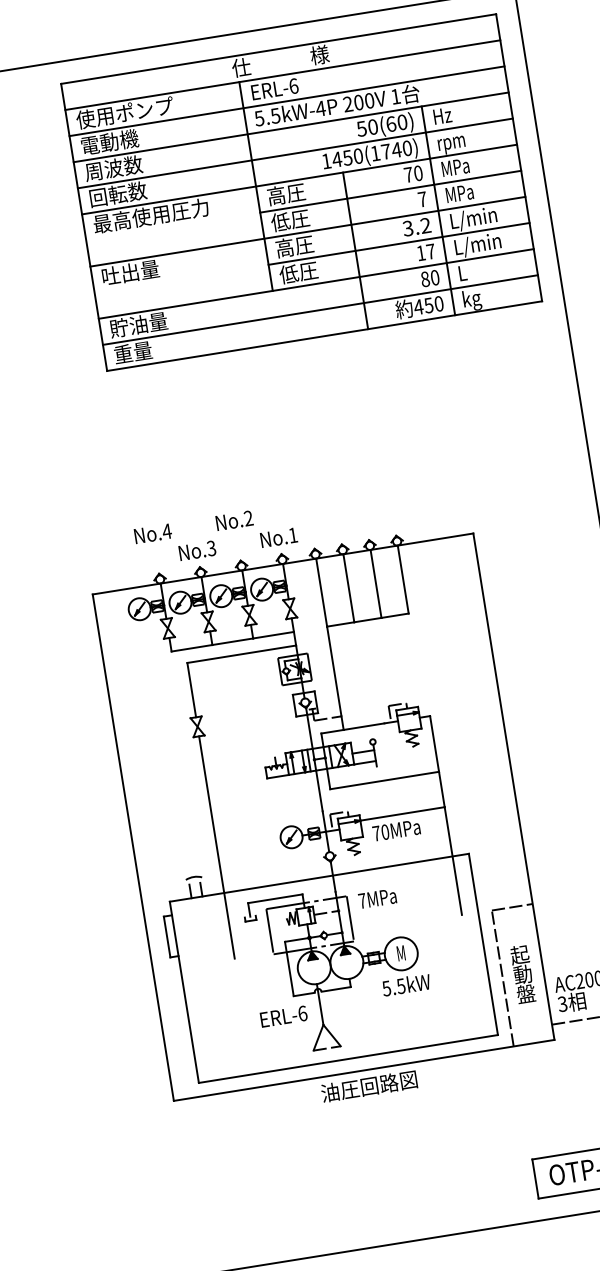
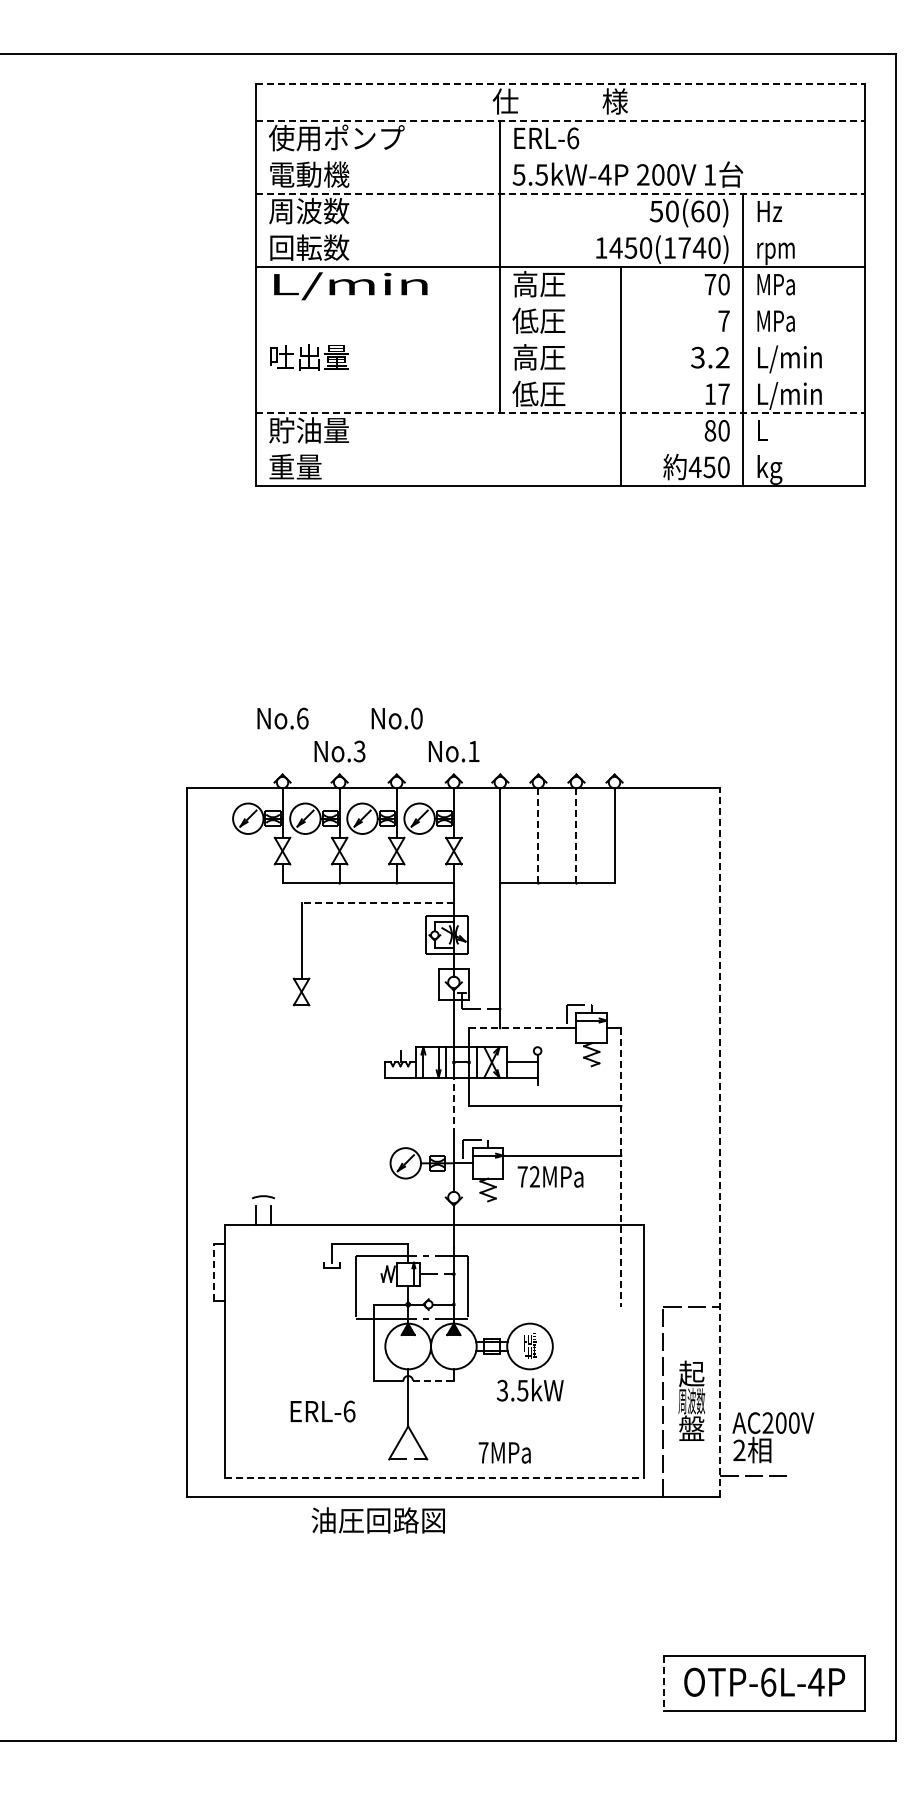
line: (278, 49) -> (560, 84), solid -> dashed
line: (282, 74) -> (560, 120), solid -> dashed
line: (287, 101) -> (560, 157), removed
line: (291, 127) -> (560, 193), solid -> dashed
line: (295, 153) -> (560, 230), removed
line: (390, 191) -> (682, 303), removed
text: (151, 216) -> (349, 285), 最高使用圧力 -> L/min
line: (307, 232) -> (560, 340), removed
line: (399, 243) -> (682, 376), removed
line: (316, 284) -> (560, 413), solid -> dashed
line: (320, 309) -> (560, 449), removed
text: (248, 518) -> (416, 718), No.2 -> No.0
text: (166, 531) -> (302, 718), No.4 -> No.6
line: (376, 583) -> (576, 835), solid -> dashed
line: (348, 588) -> (538, 835), solid -> dashed
line: (241, 654) -> (377, 902), solid -> dashed
line: (353, 728) -> (513, 1028), solid -> dashed
line: (513, 786) -> (720, 1142), solid -> dashed
line: (319, 791) -> (453, 1106), solid -> dashed
line: (446, 815) -> (621, 1167), solid -> dashed
text: (385, 831) -> (534, 1176), 70MPa -> 72MPa
line: (216, 847) -> (301, 1160), removed
text: (377, 898) -> (504, 1452), moved
line: (167, 937) -> (214, 1272), solid -> dashed
text: (401, 953) -> (530, 1345), M -> 吐出量
text: (522, 974) -> (691, 1401), 動 -> 周波数
text: (386, 987) -> (502, 1389), 5.5kW -> 3.5kW
line: (336, 989) -> (433, 1380), solid -> dashed
text: (562, 1004) -> (739, 1450), 3 -> 2
text: (283, 1016) -> (322, 1411), moved
line: (348, 1058) -> (435, 1478), solid -> dashed
text: (368, 1086) -> (377, 1520), moved
line: (535, 1179) -> (664, 1683), solid -> dashed

